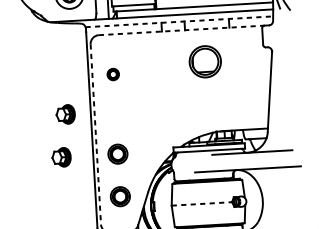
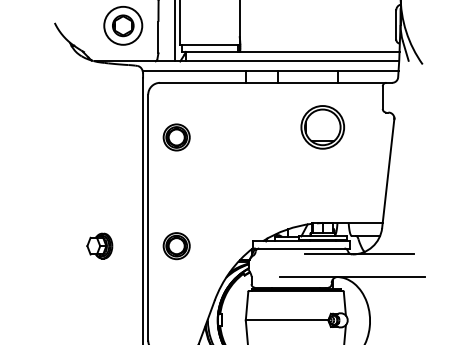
line: (179, 21) -> (270, 70), dashed -> solid
line: (181, 30) -> (273, 82), dashed -> solid
part: (205, 61) -> (322, 127), moved
part: (113, 74) -> (176, 137), size x1.67
part: (65, 114) -> (108, 187), removed
line: (96, 134) -> (148, 217), dashed -> solid
part: (120, 196) -> (176, 304), removed
line: (202, 204) -> (287, 320), dashed -> solid

